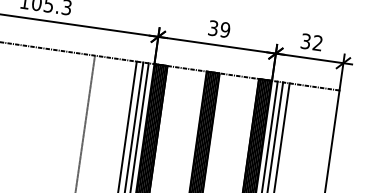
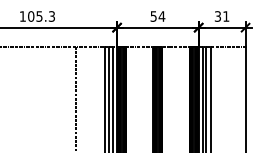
text: (220, 29) -> (158, 16), 39 -> 54
text: (316, 43) -> (225, 16), 32 -> 31

